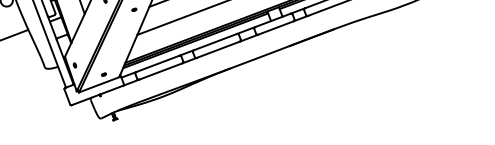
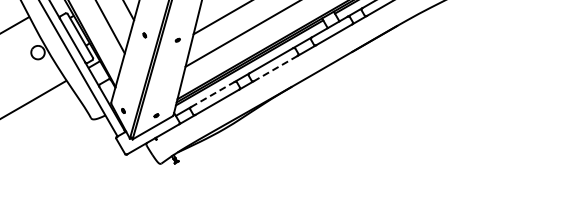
line: (218, 49) -> (275, 68), solid -> dashed
line: (158, 63) -> (213, 94), solid -> dashed

